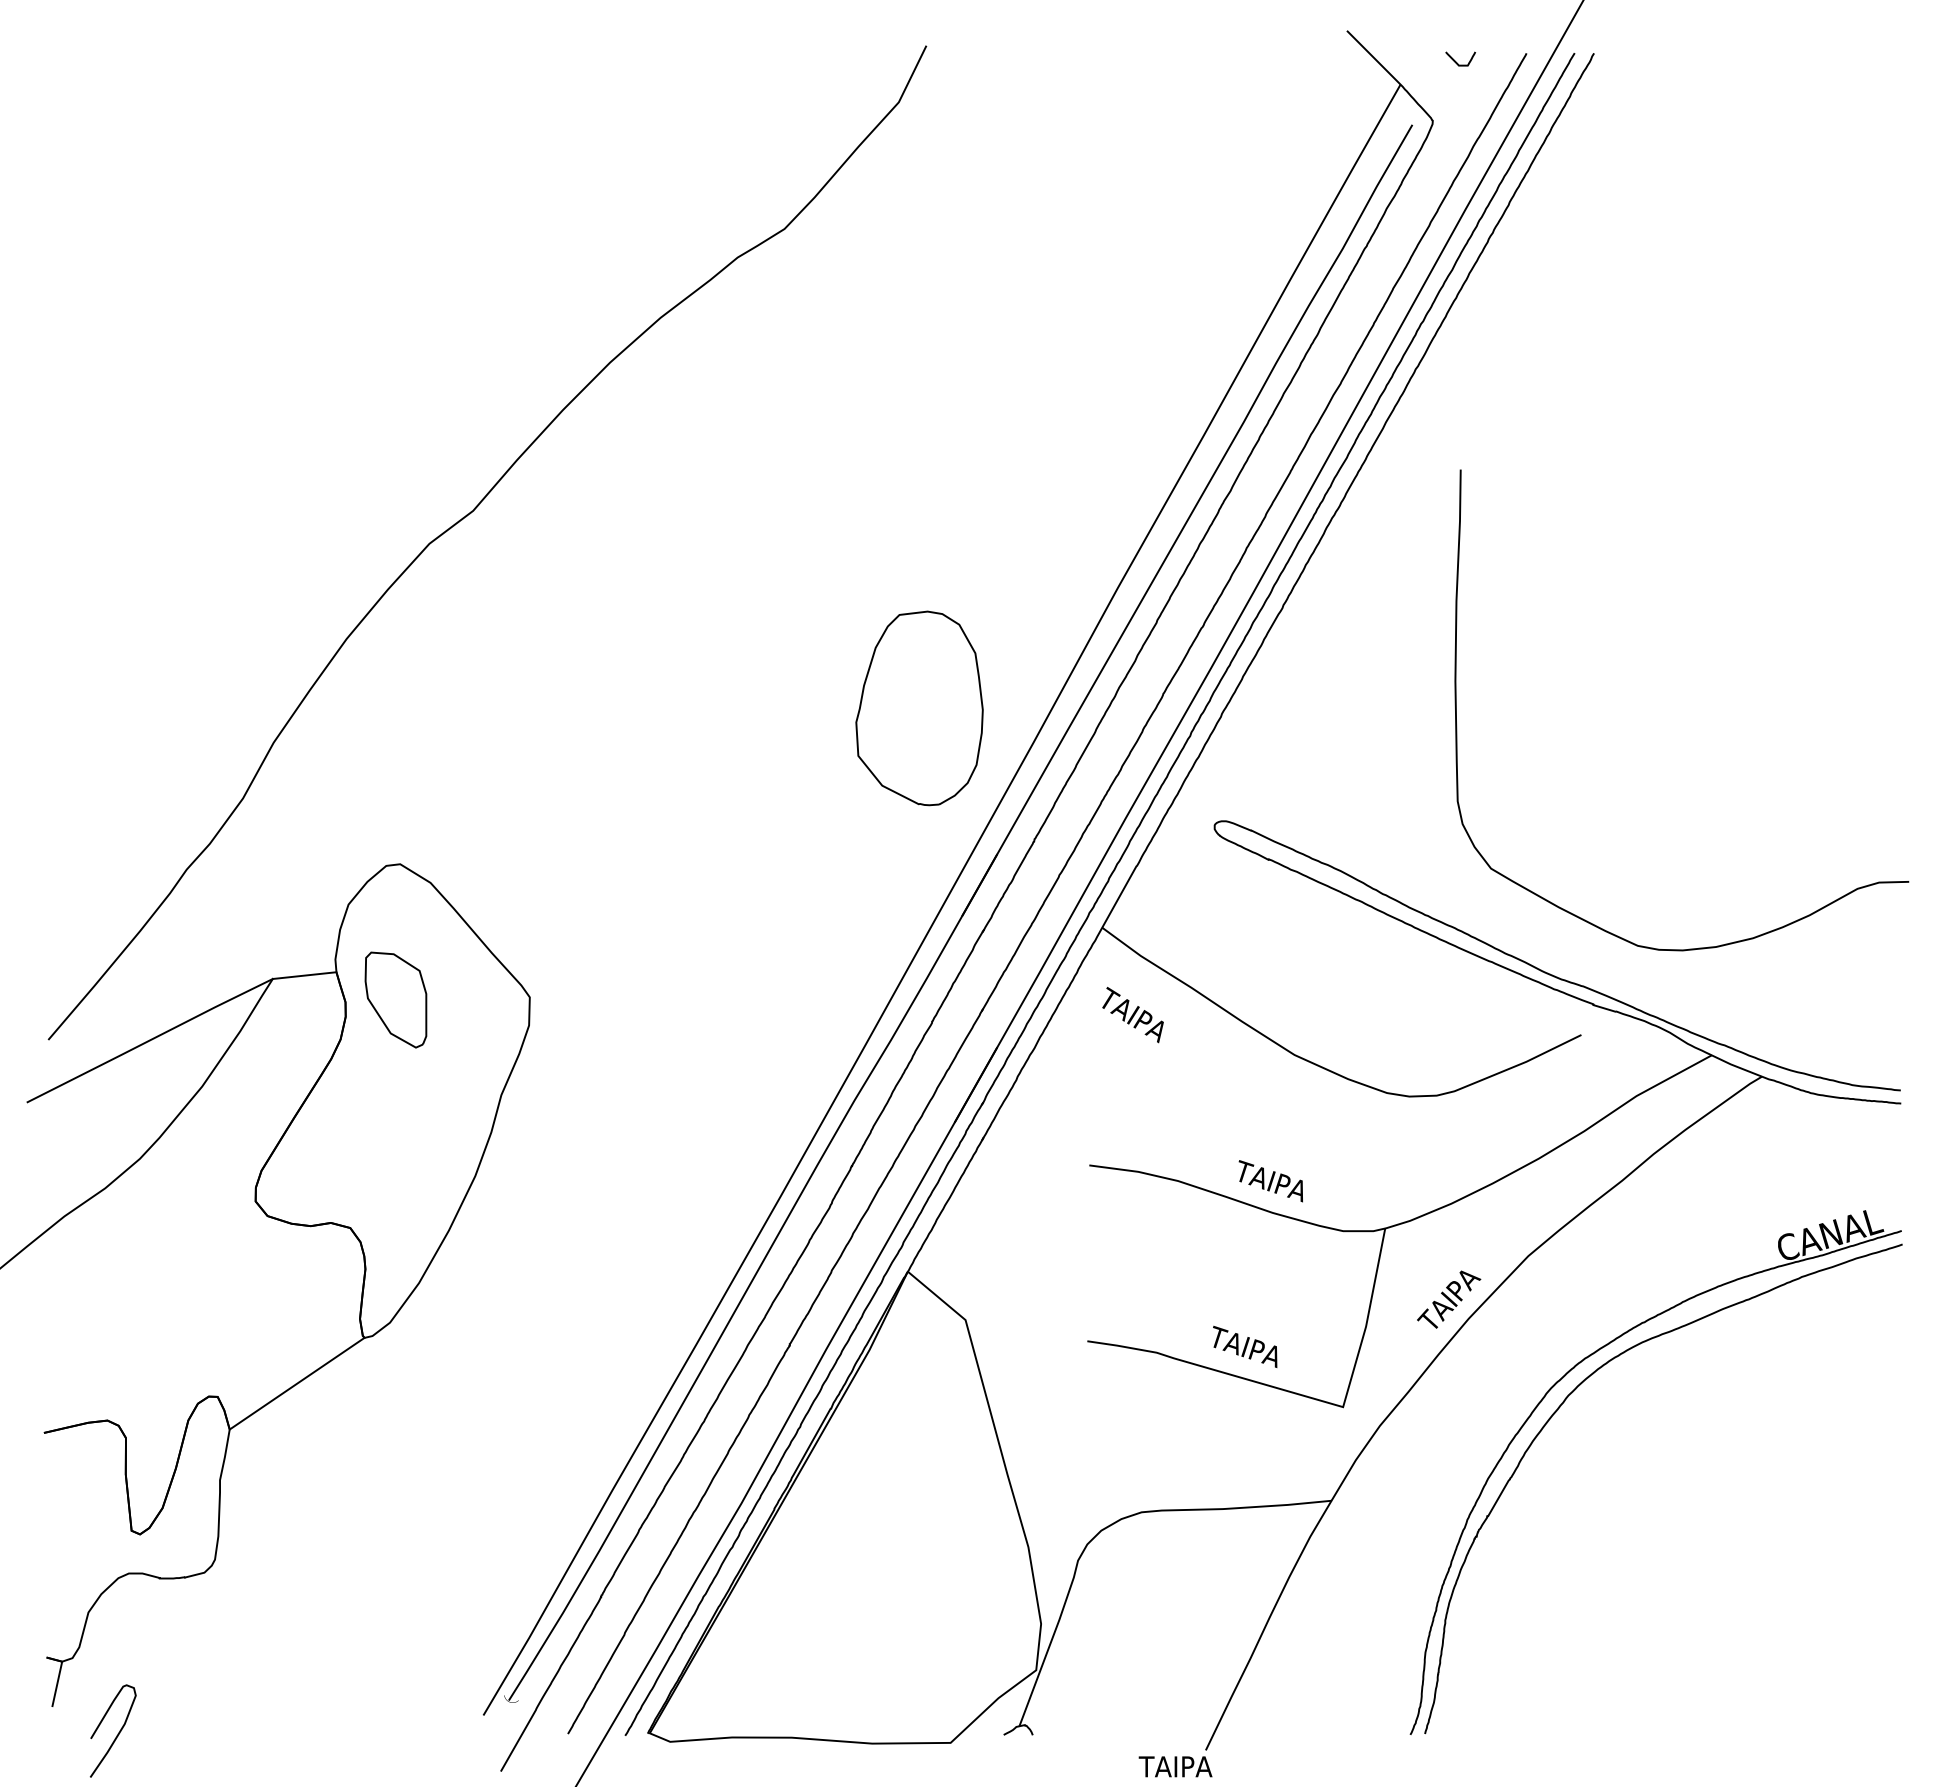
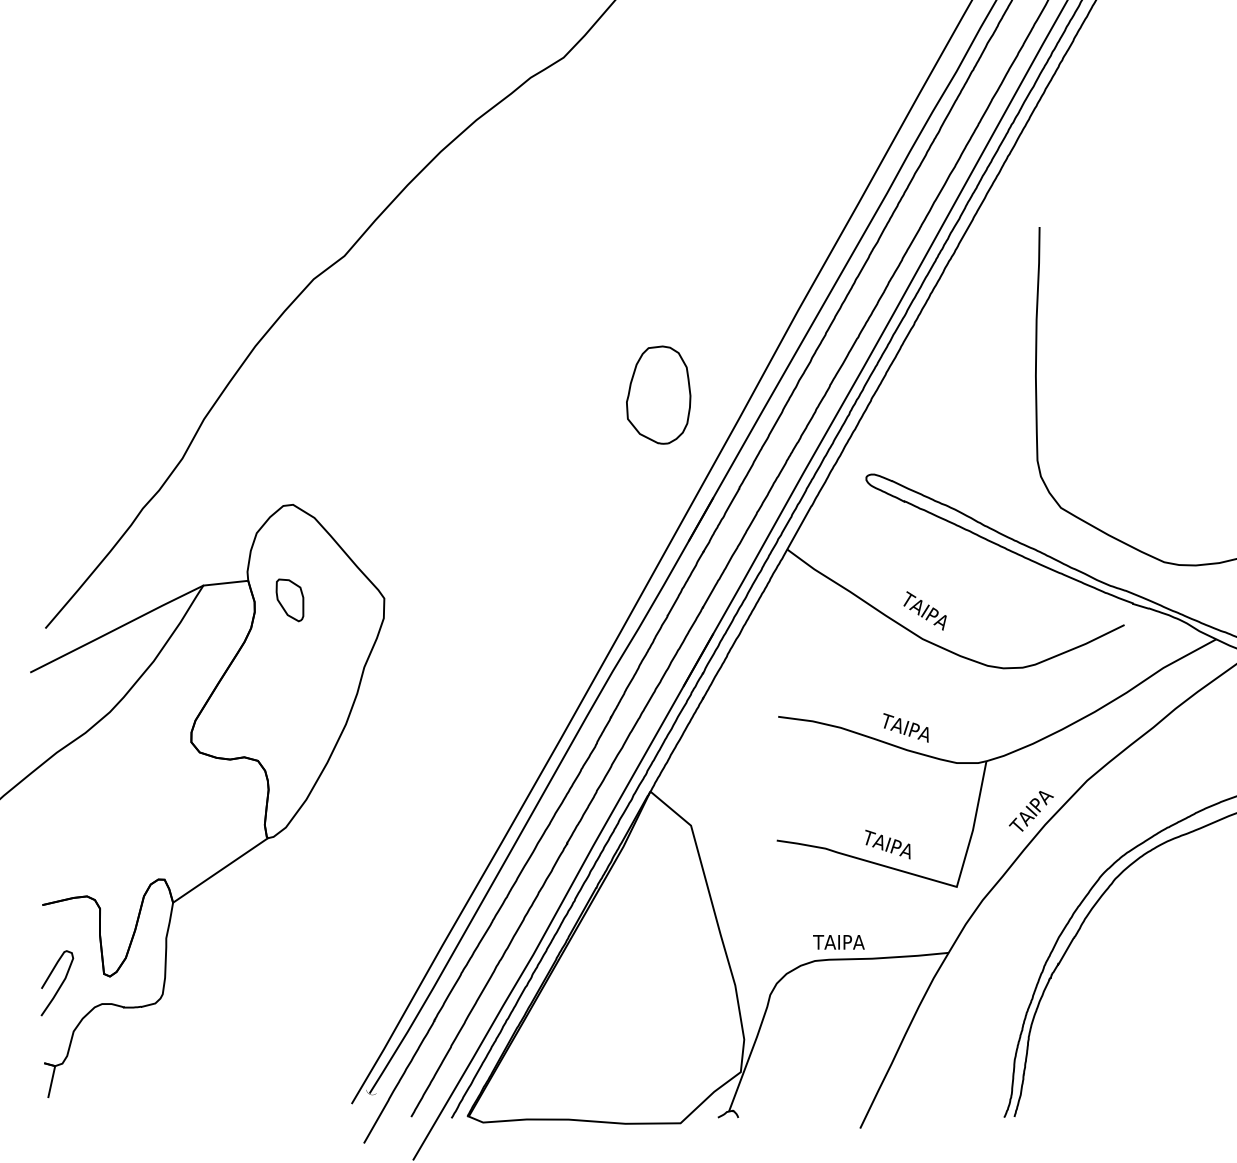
part: (919, 708) -> (658, 395), size x0.71
part: (395, 999) -> (289, 600), size x0.62
text: (1132, 1015) -> (924, 611), moved
curve: (117, 1733) -> (60, 985), moved
text: (1175, 1766) -> (838, 942), moved

